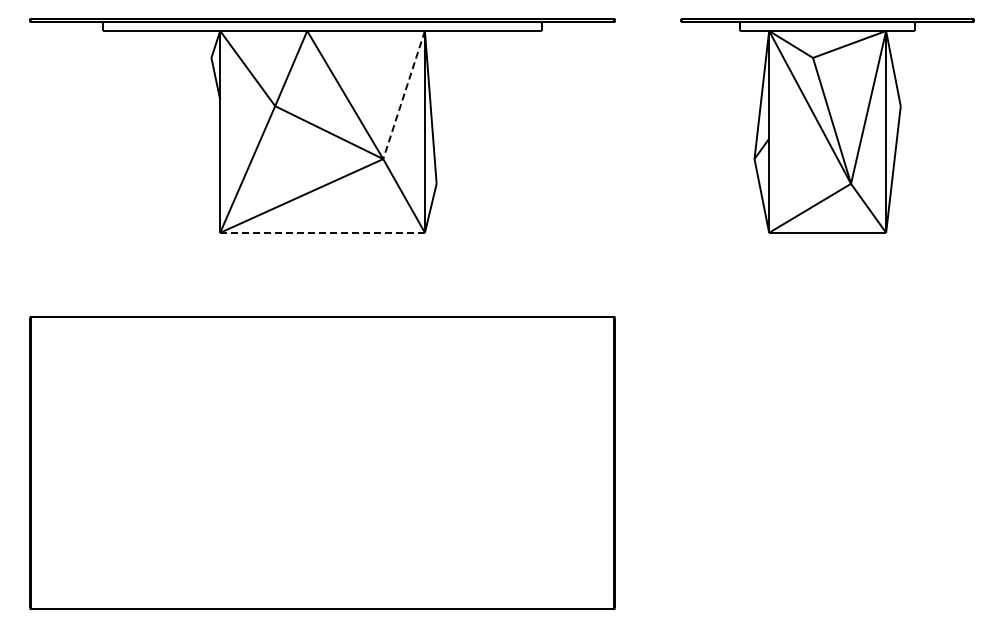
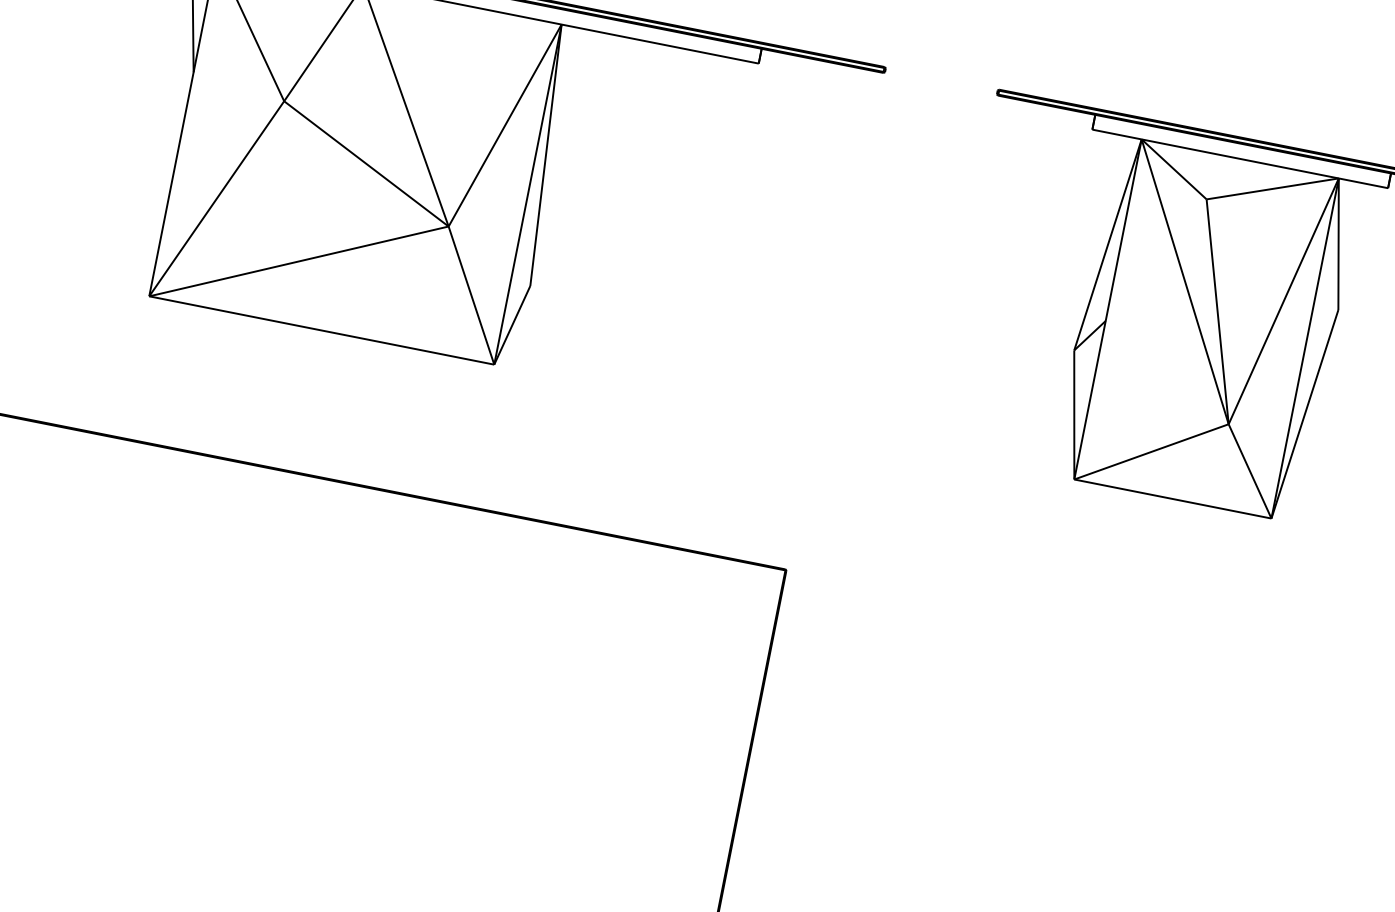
line: (403, 95) -> (503, 126), dashed -> solid
line: (322, 232) -> (321, 329), dashed -> solid

